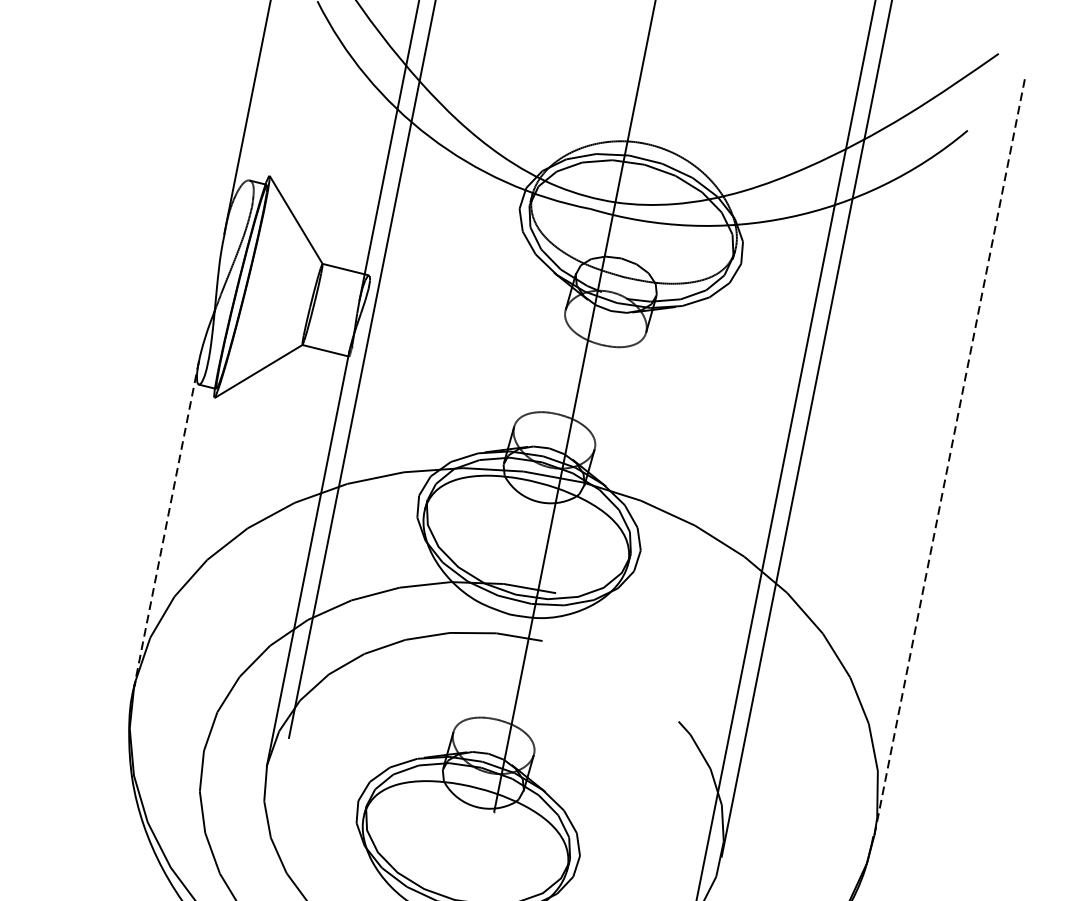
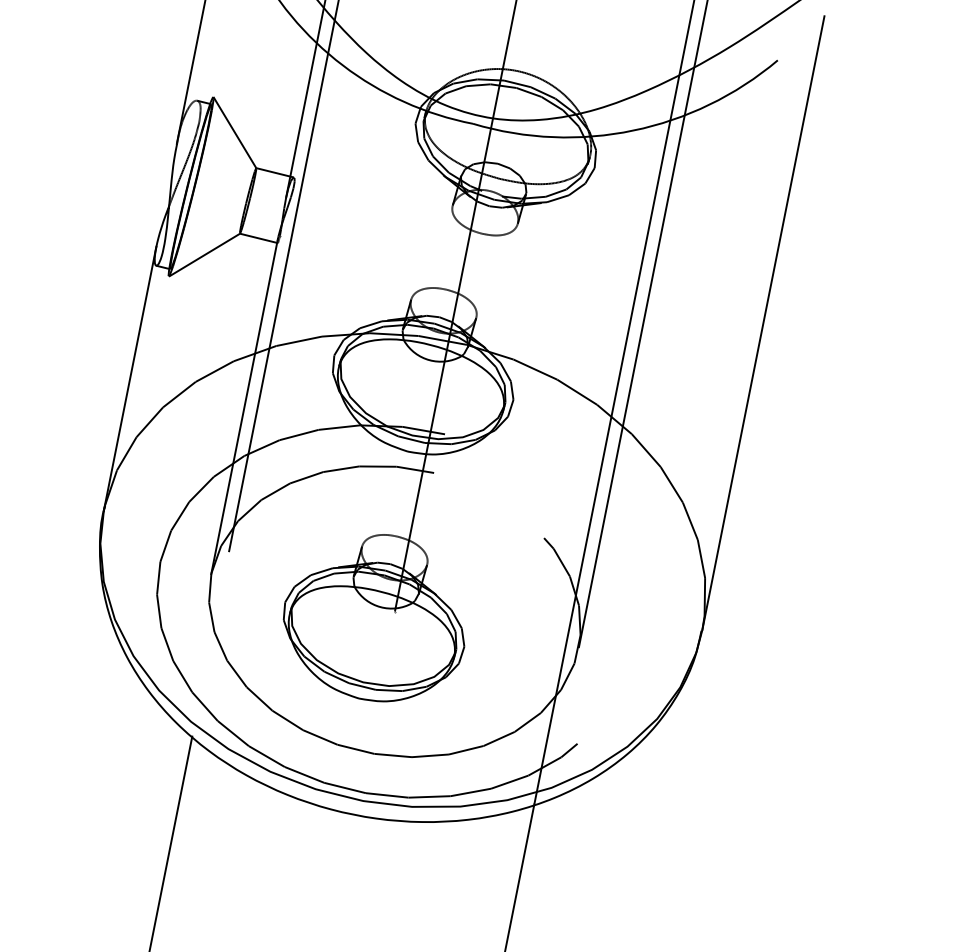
line: (950, 456) -> (763, 323), dashed -> solid
line: (166, 524) -> (130, 378), dashed -> solid

